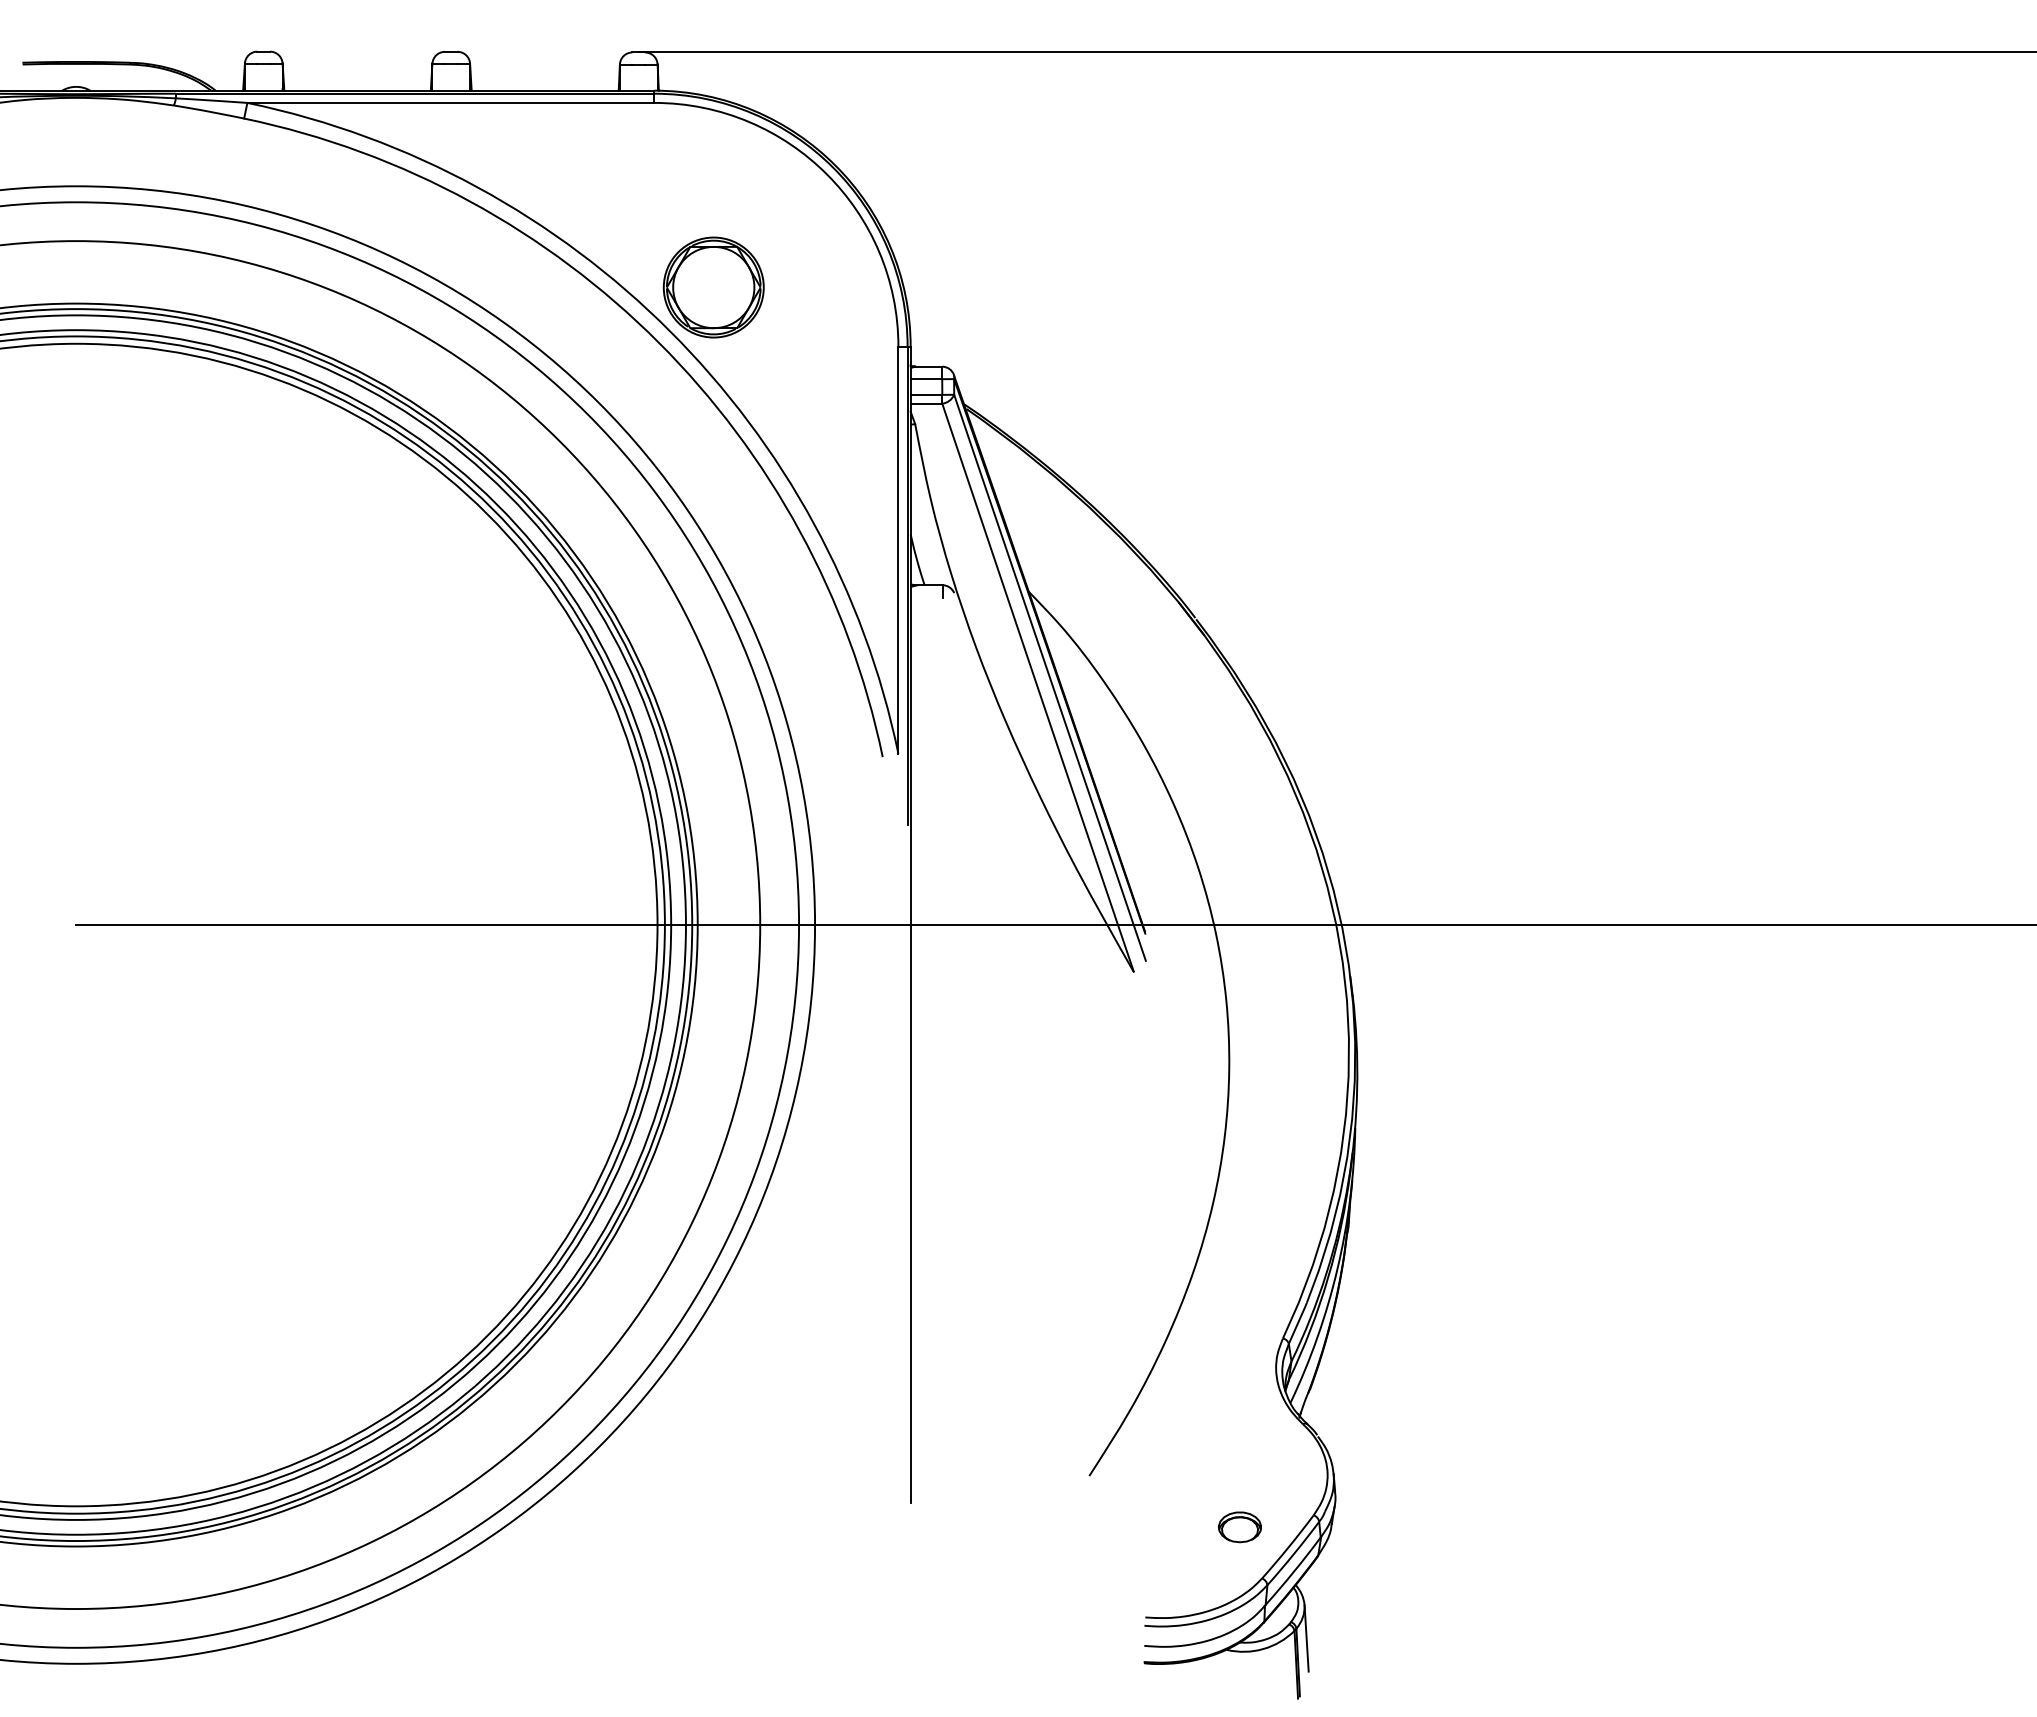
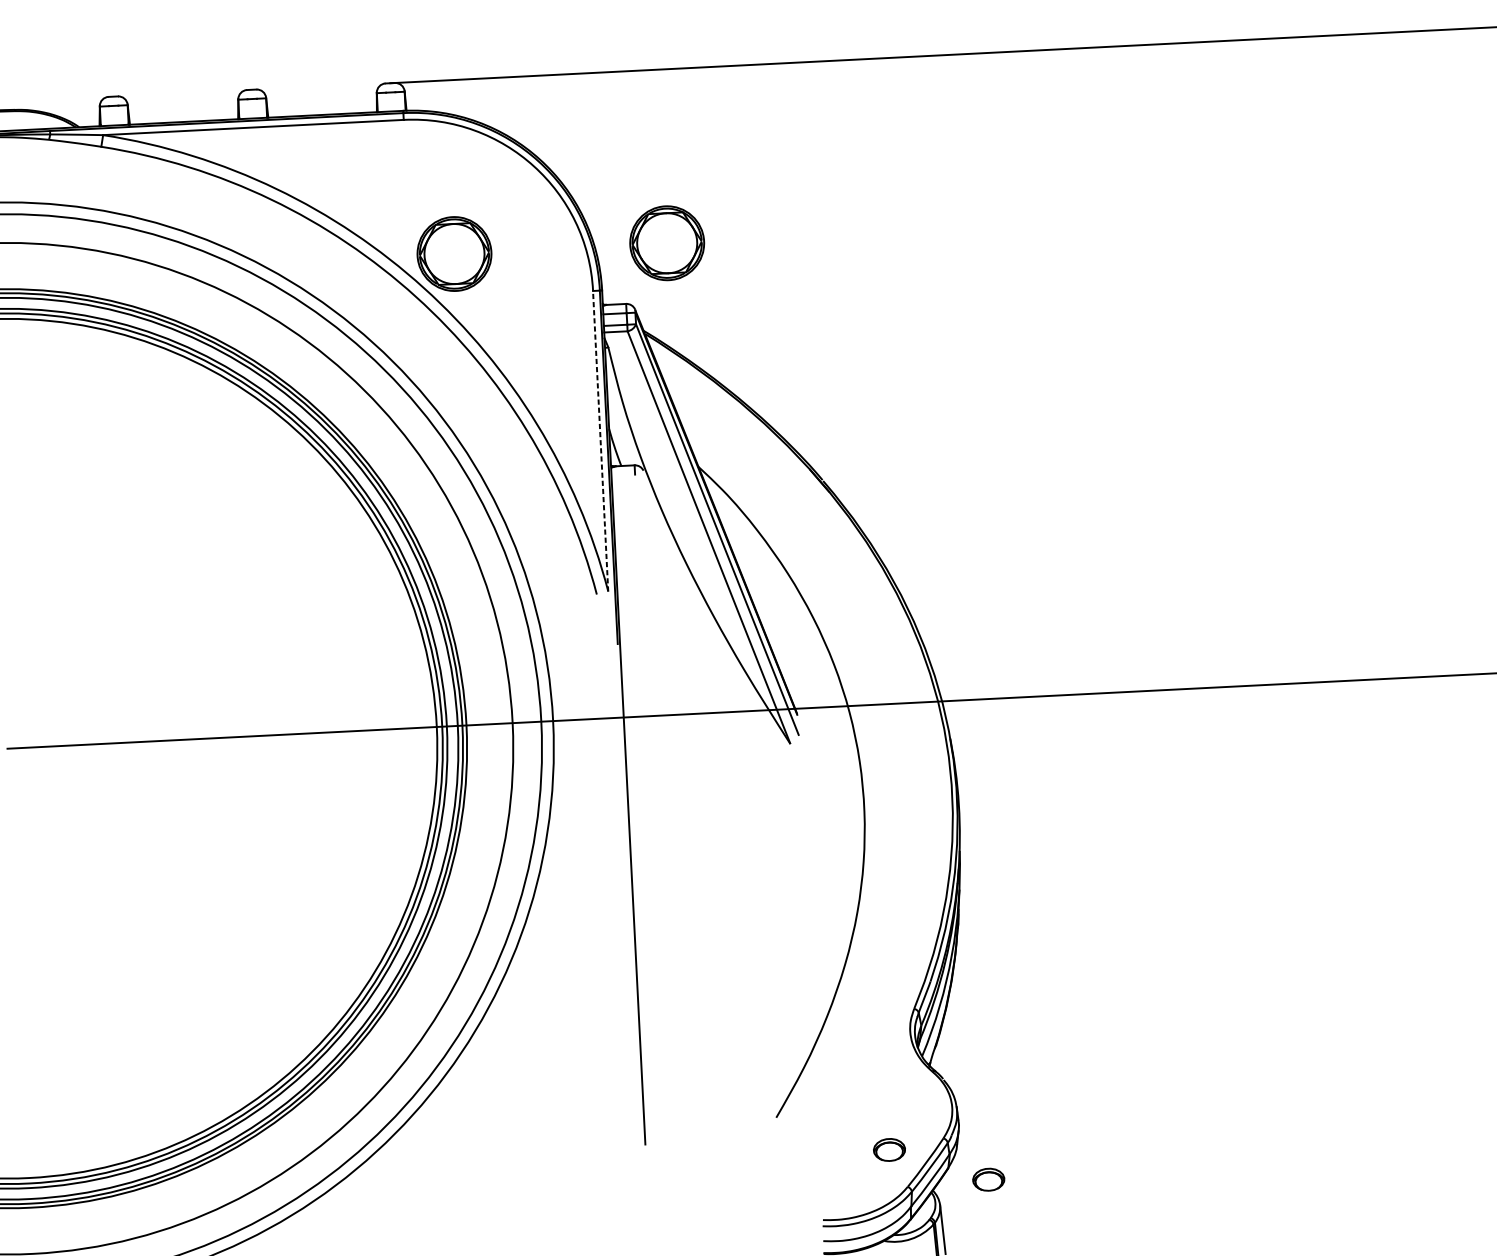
part: (1001, 287) -> (666, 243), added
line: (898, 549) -> (600, 440), solid -> dashed
part: (1371, 1574) -> (988, 1179), added

